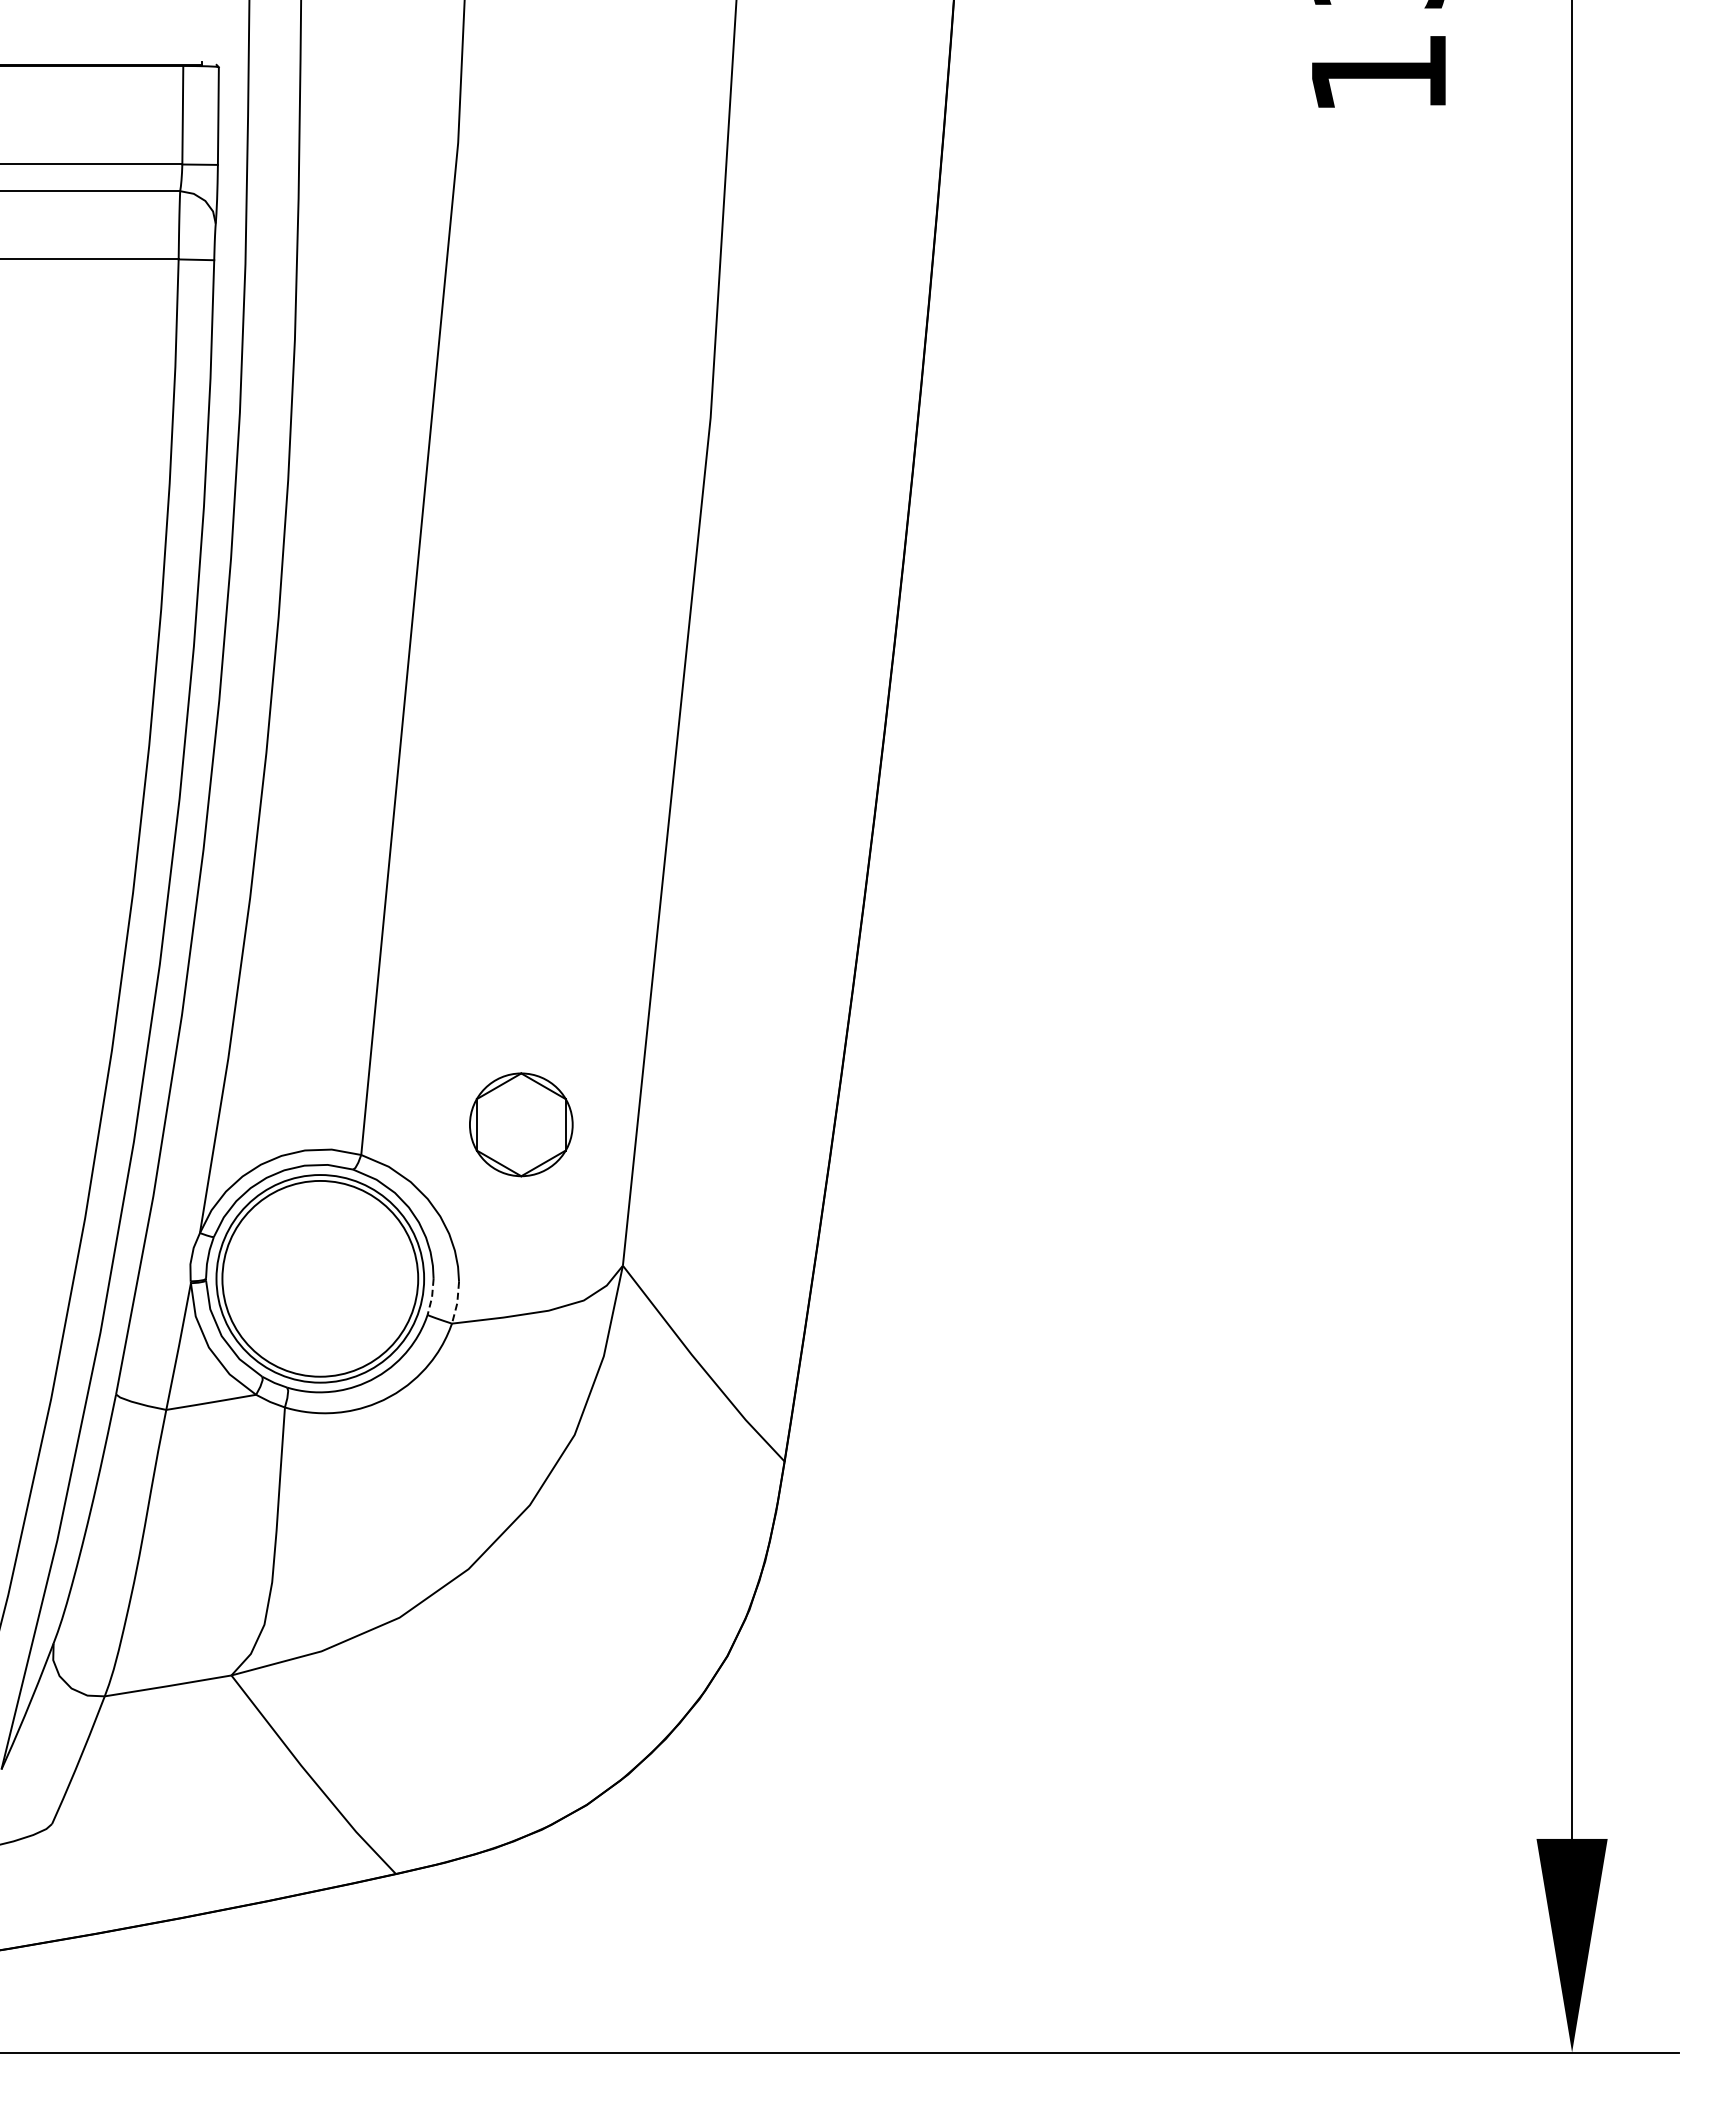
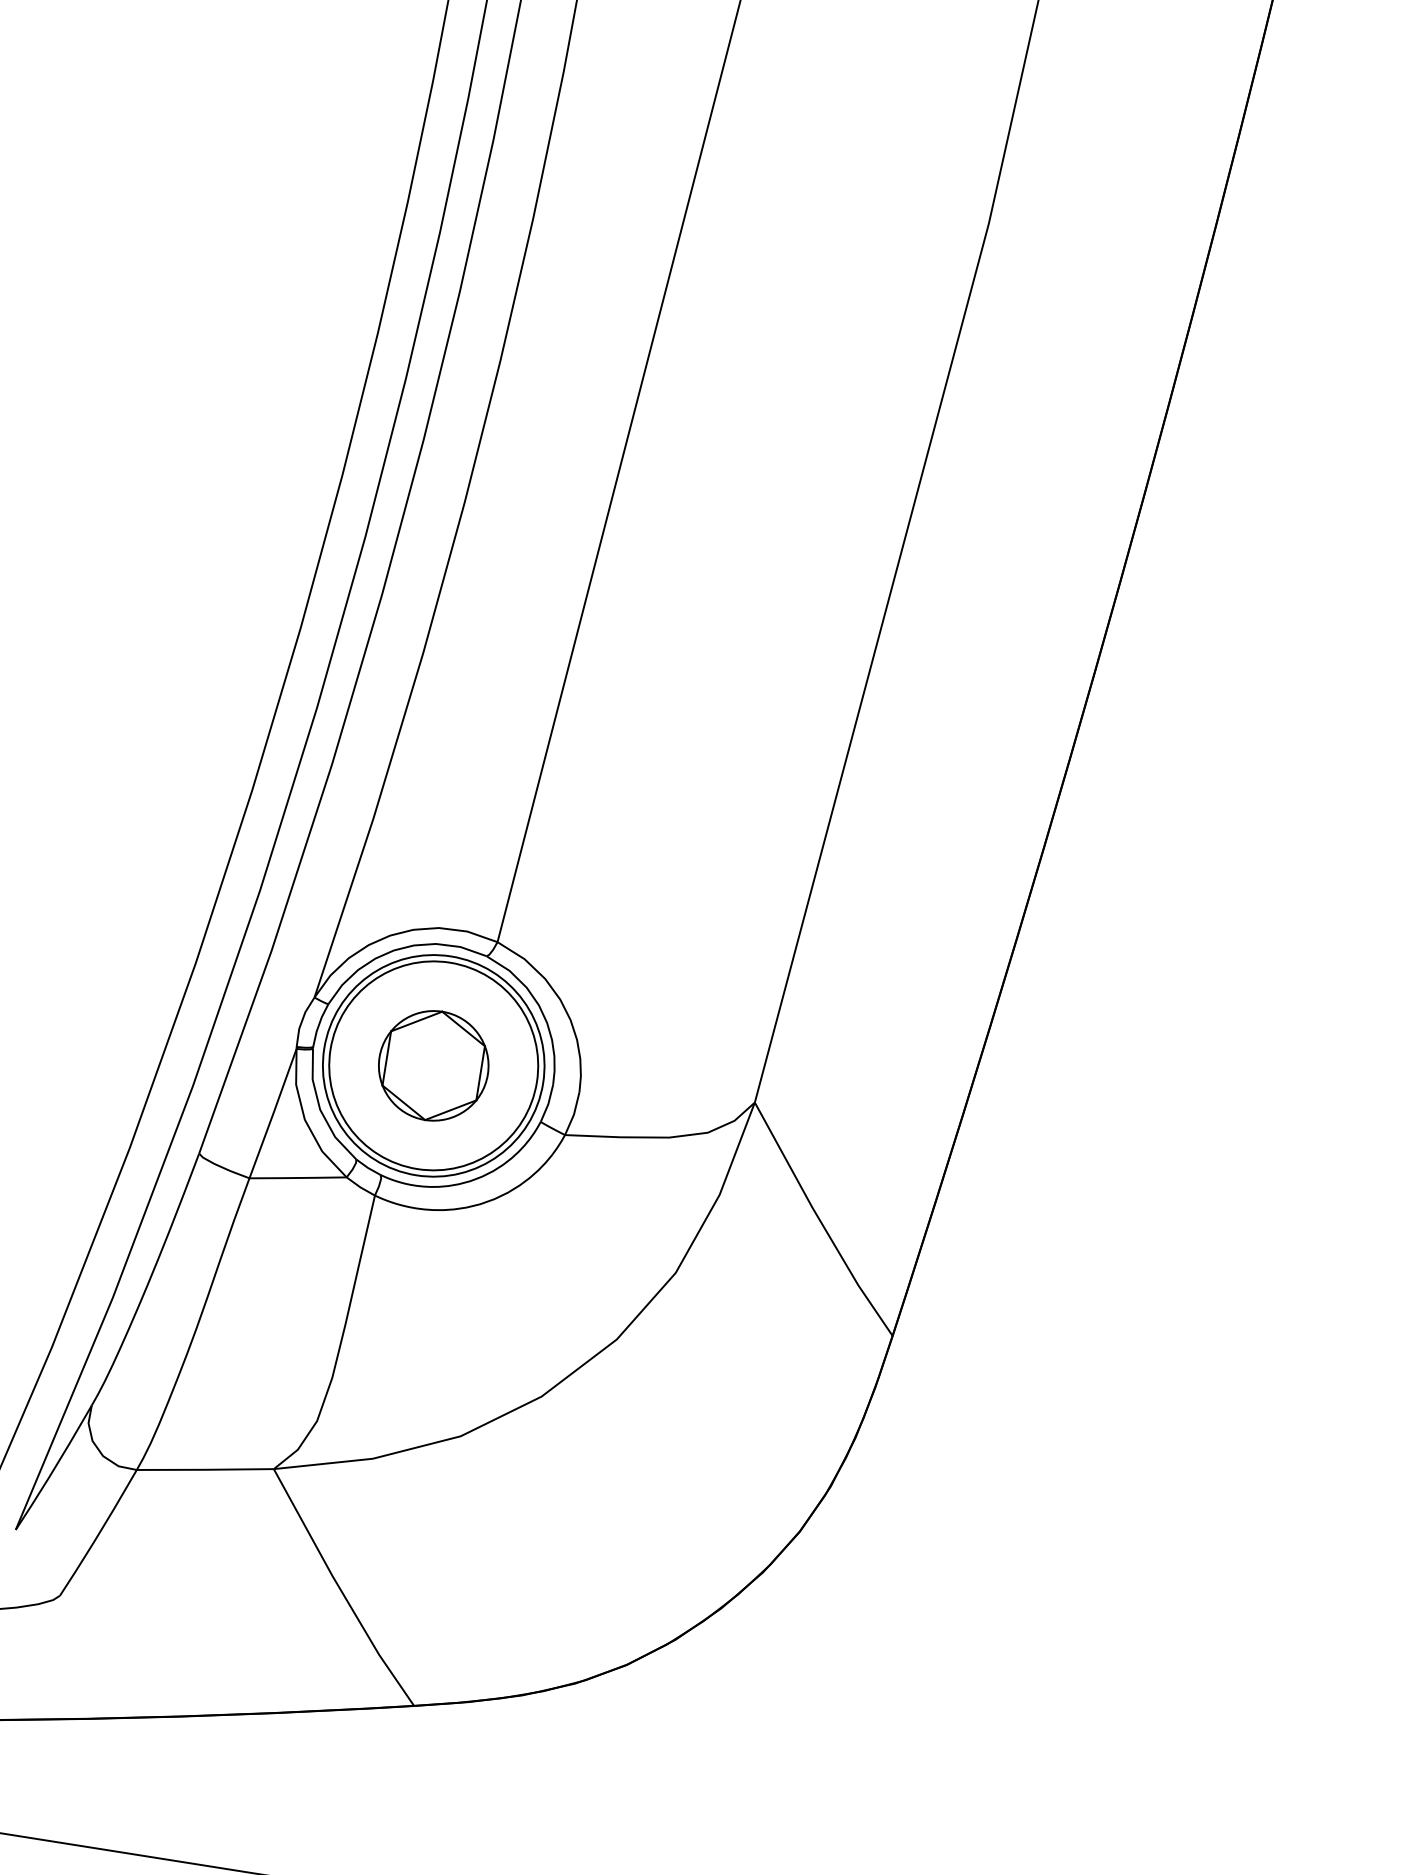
part: (521, 1124) -> (433, 1065), moved
line: (432, 1297) -> (548, 1104), dashed -> solid
line: (457, 1303) -> (574, 1114), dashed -> solid

